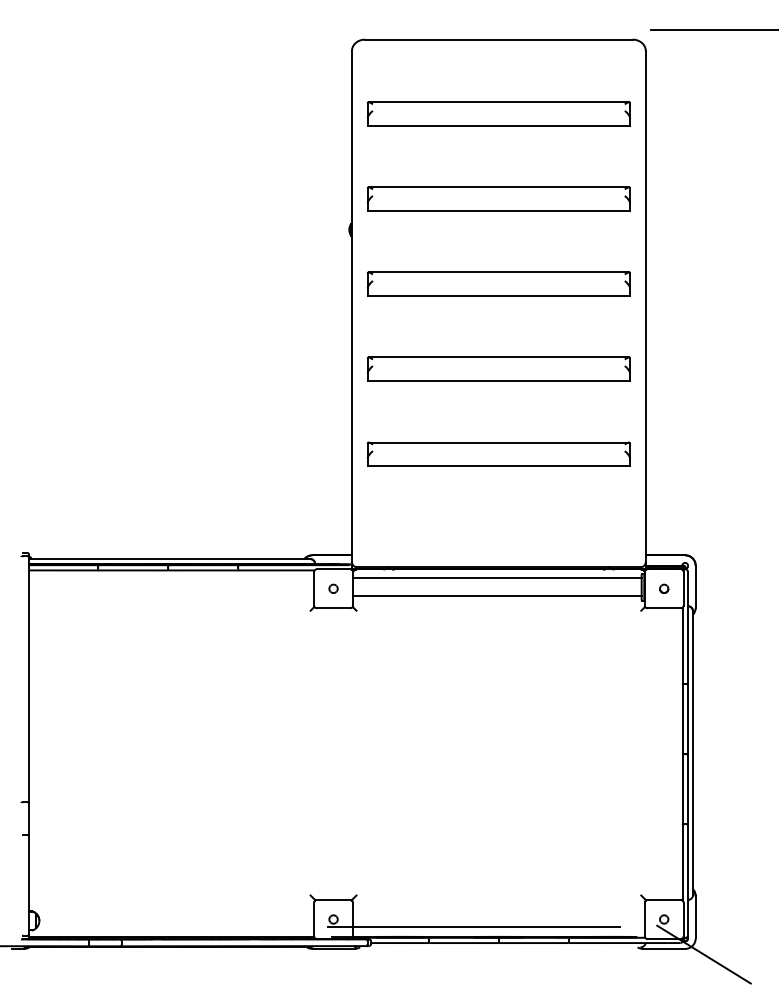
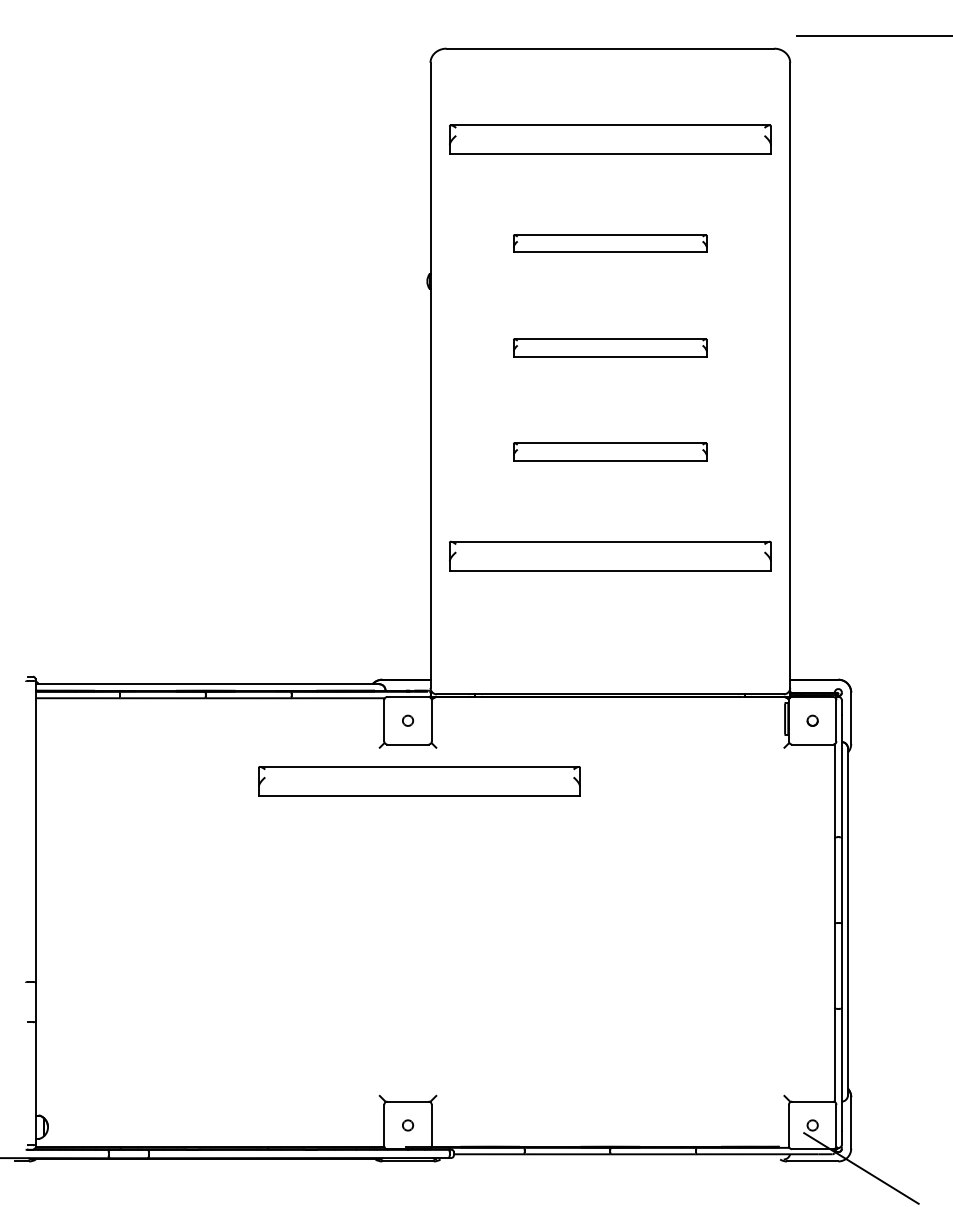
part: (498, 198) -> (609, 243), size x0.6
part: (498, 283) -> (609, 347), size x0.6
part: (498, 368) -> (609, 451), size x0.6
line: (496, 578) -> (607, 708), removed
line: (496, 596) -> (607, 730), removed
part: (342, 637) -> (418, 780), added
line: (473, 926) -> (579, 1134), removed

